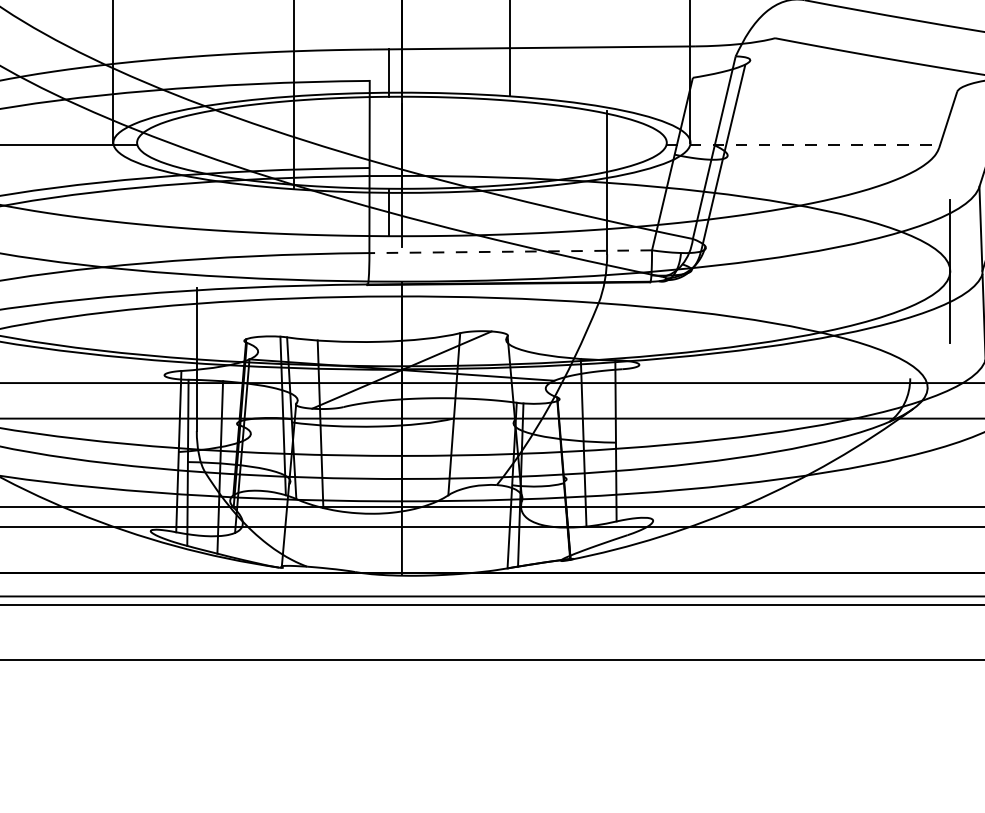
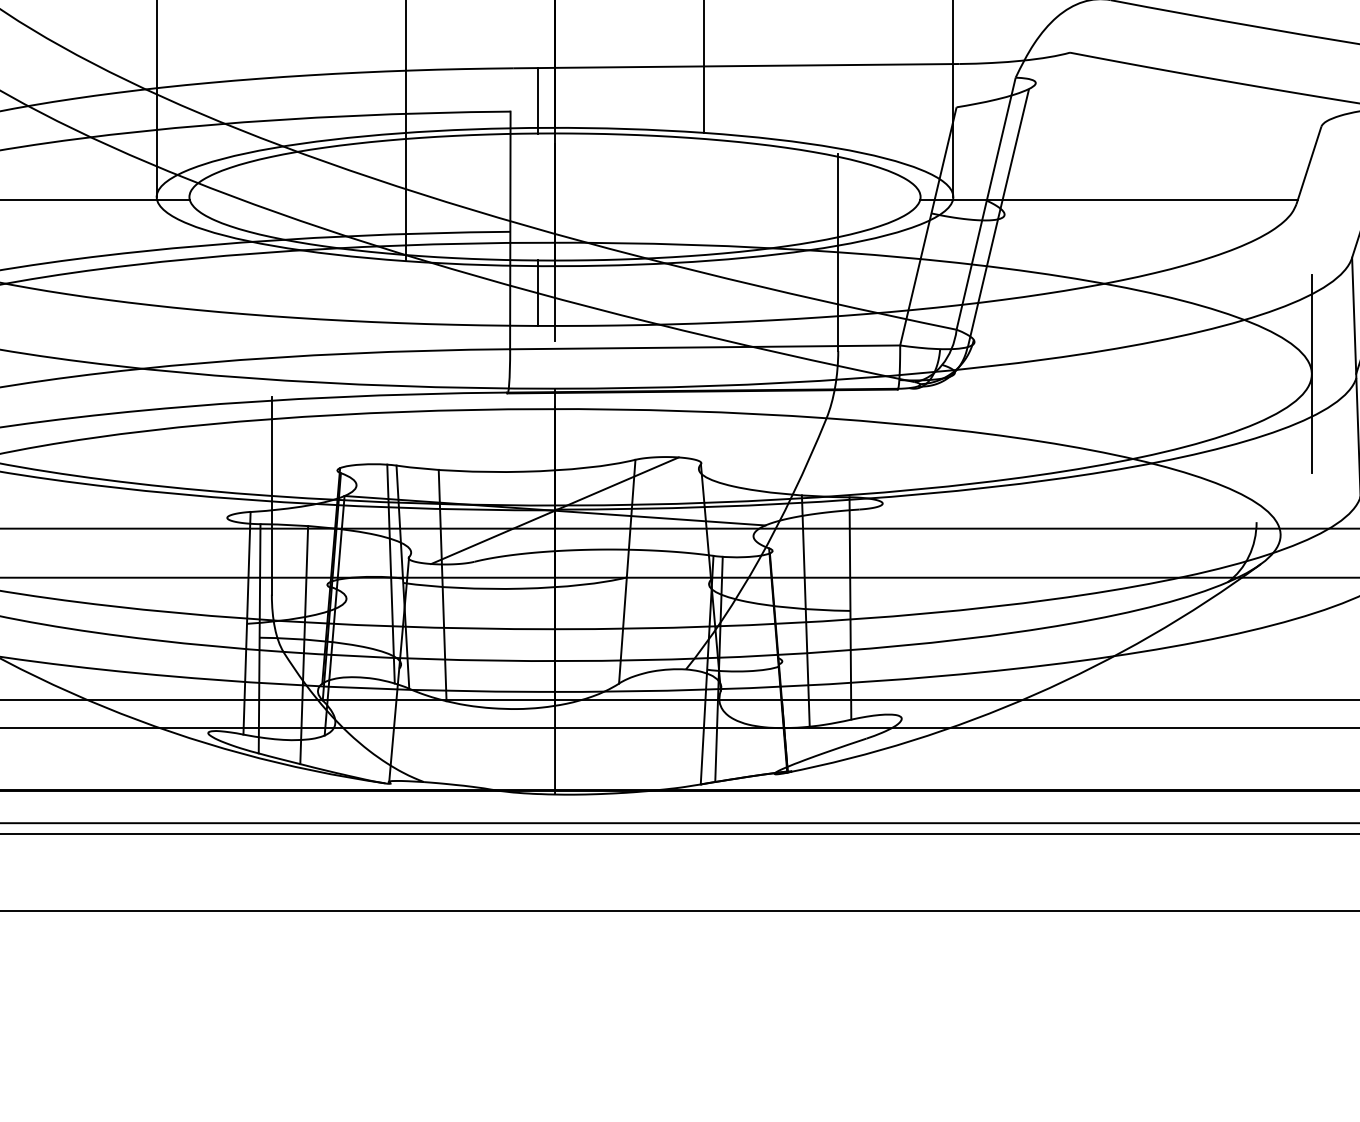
line: (803, 145) -> (1109, 200), dashed -> solid
line: (510, 251) -> (704, 347), dashed -> solid

